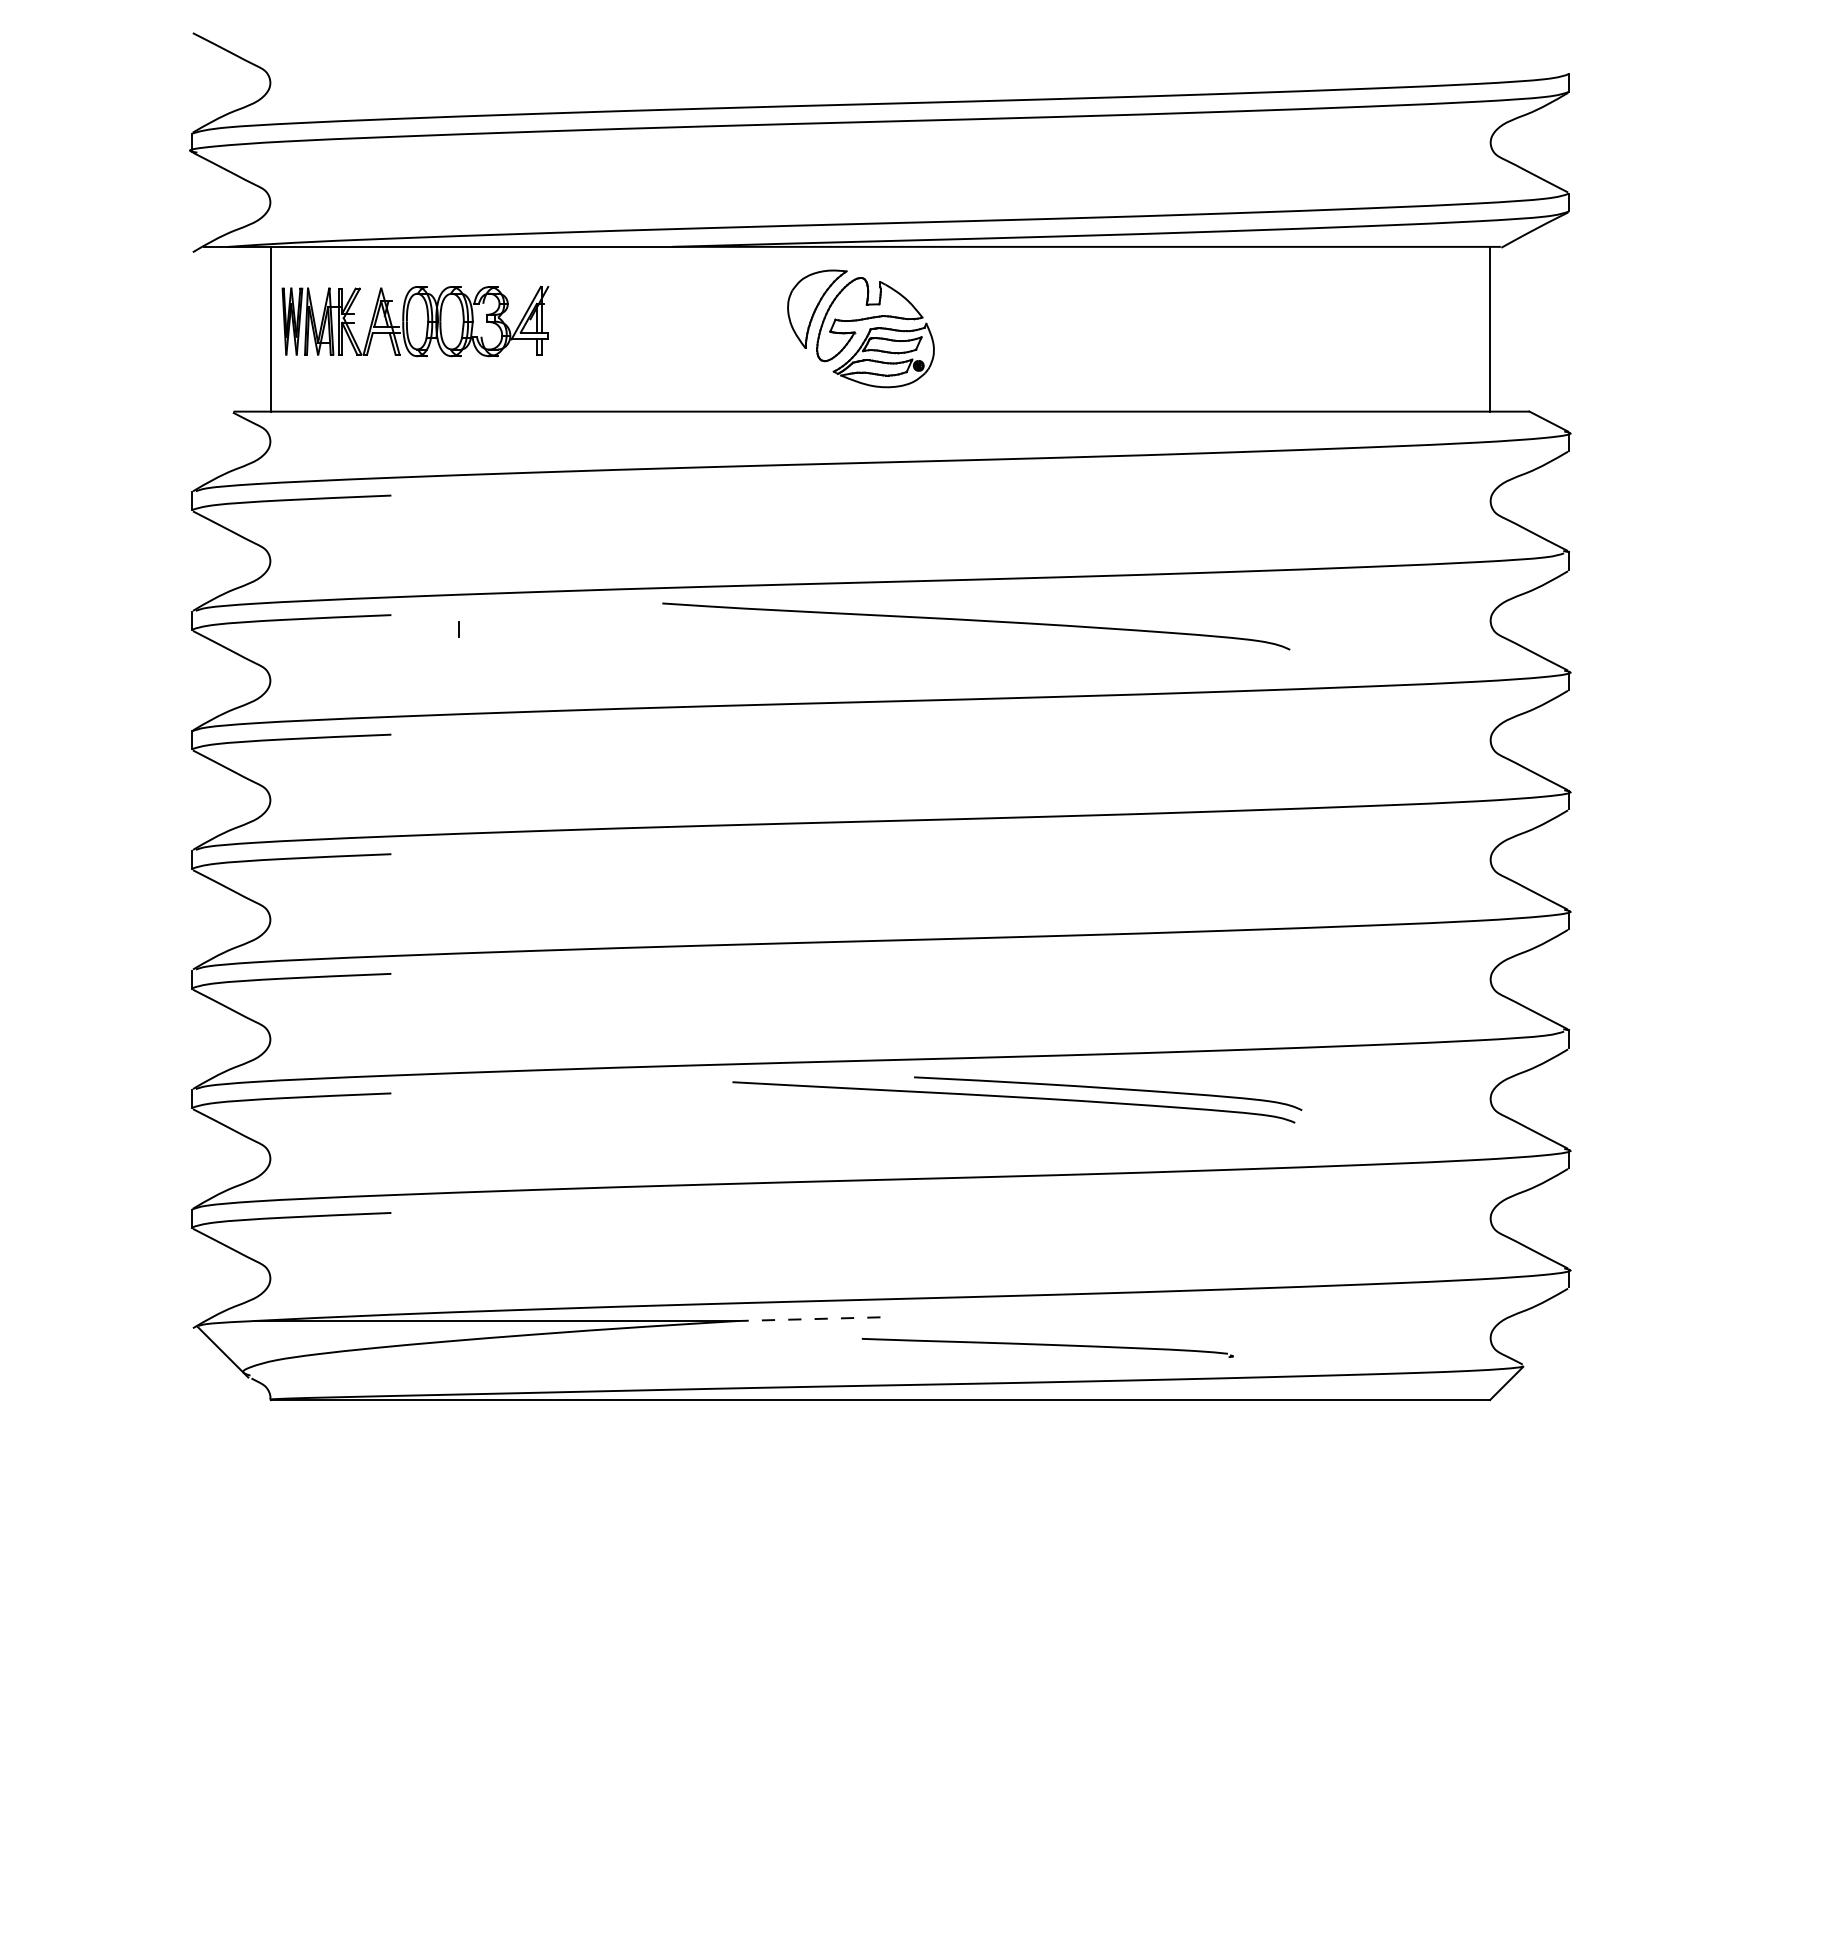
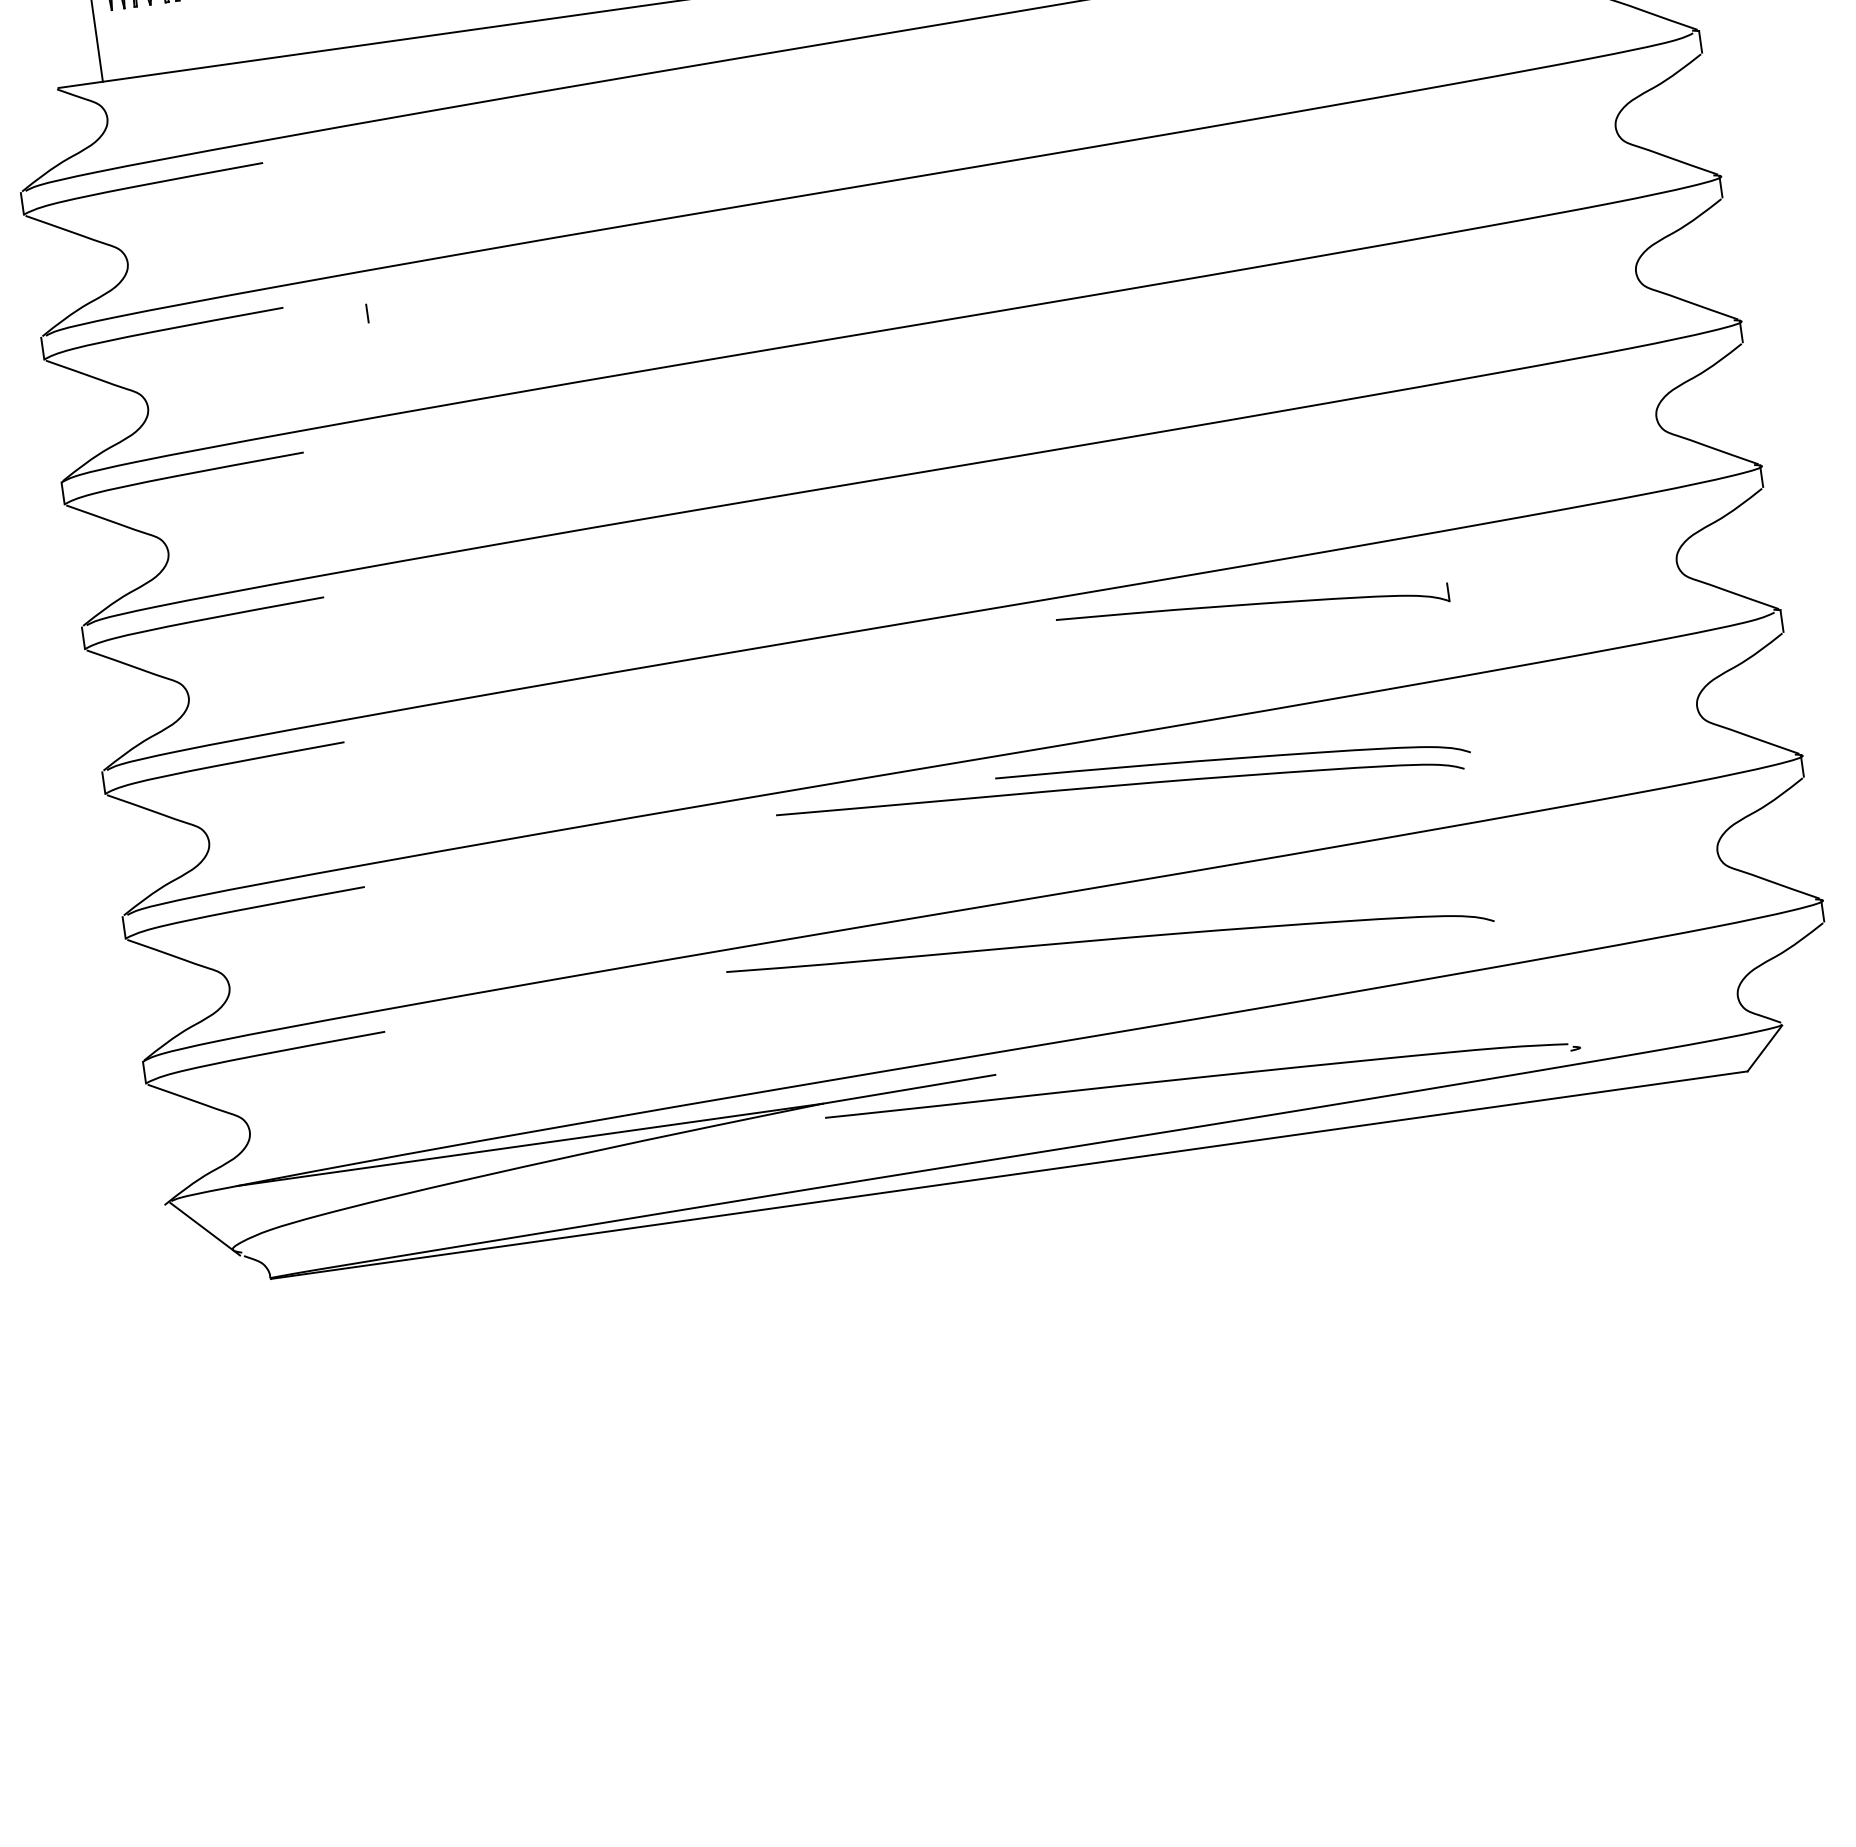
curve: (976, 621) -> (1109, 940), moved
part: (1141, 970) -> (1252, 610), added
line: (808, 1319) -> (908, 1089), dashed -> solid
part: (1047, 1347) -> (1202, 1083), size x1.67

